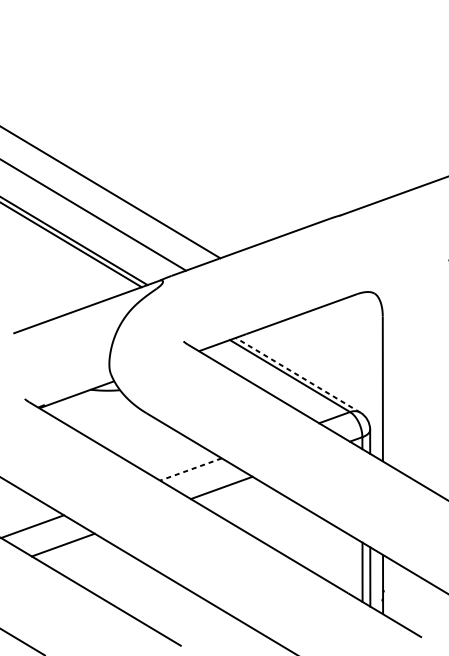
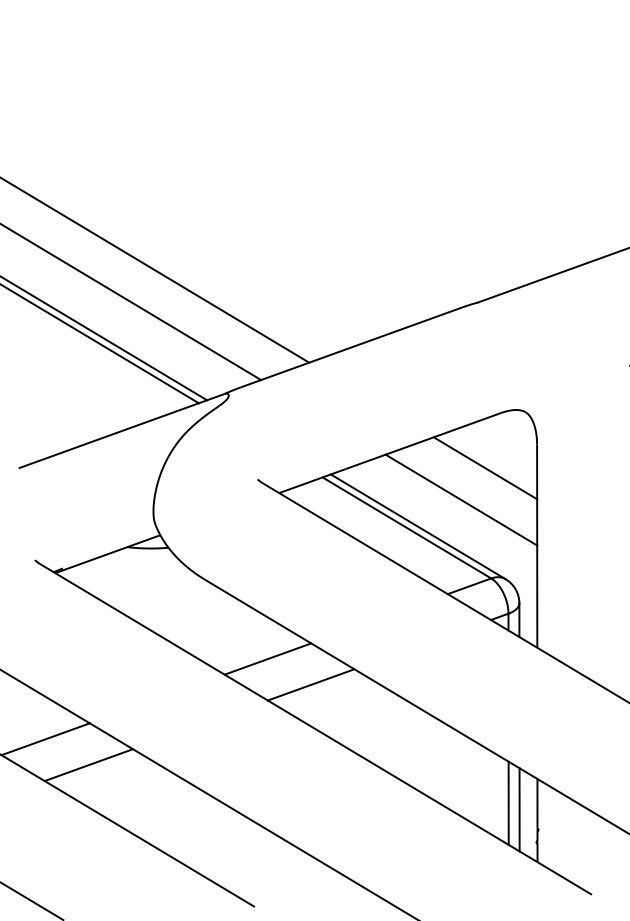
line: (346, 333) -> (485, 468), added
line: (328, 355) -> (461, 499), added
line: (298, 375) -> (418, 526), dashed -> solid
line: (190, 469) -> (267, 659), dashed -> solid

